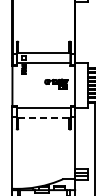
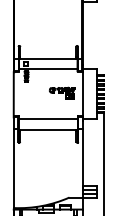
line: (43, 118) -> (47, 130), dashed -> solid

